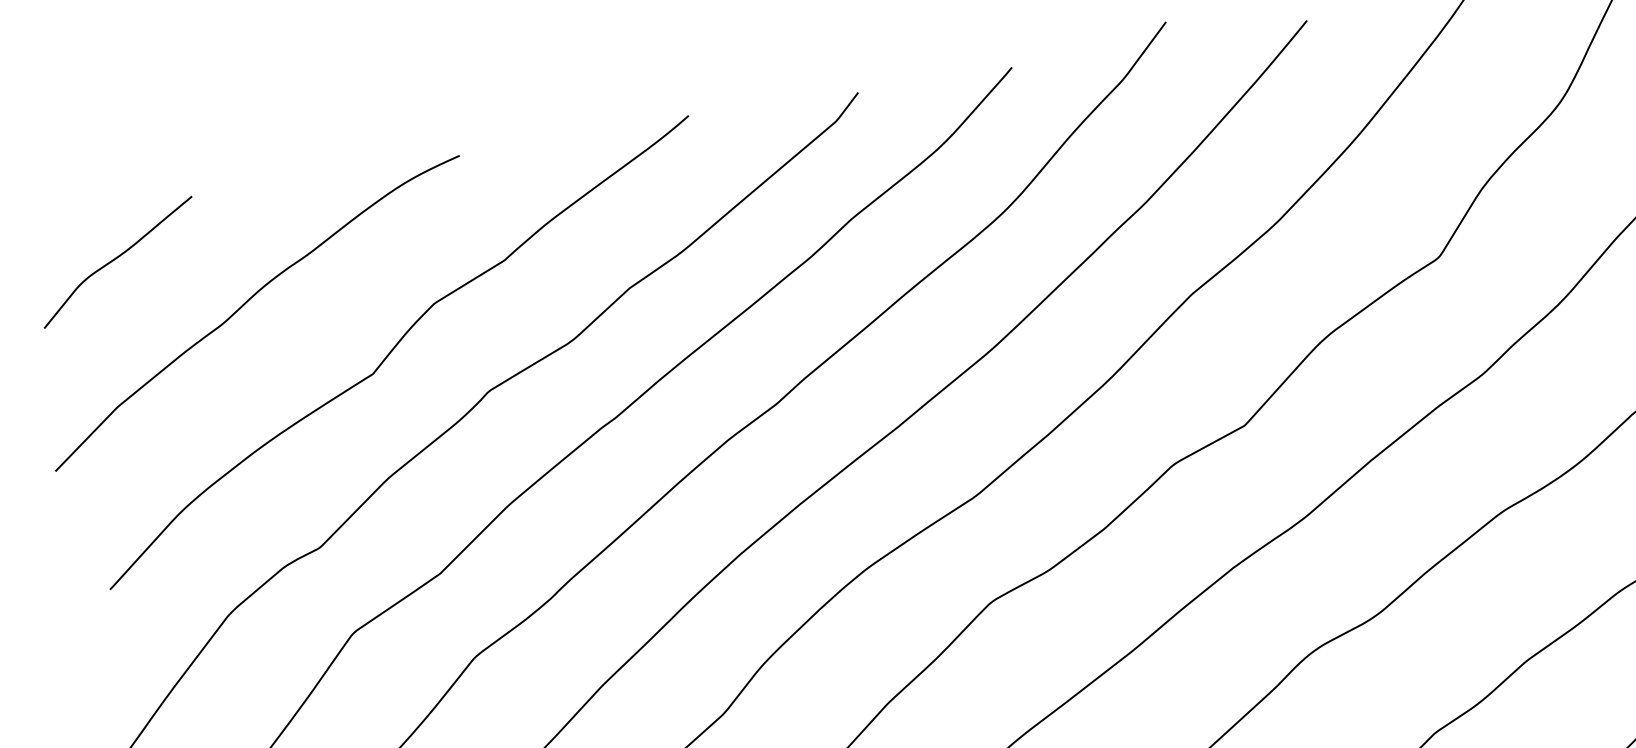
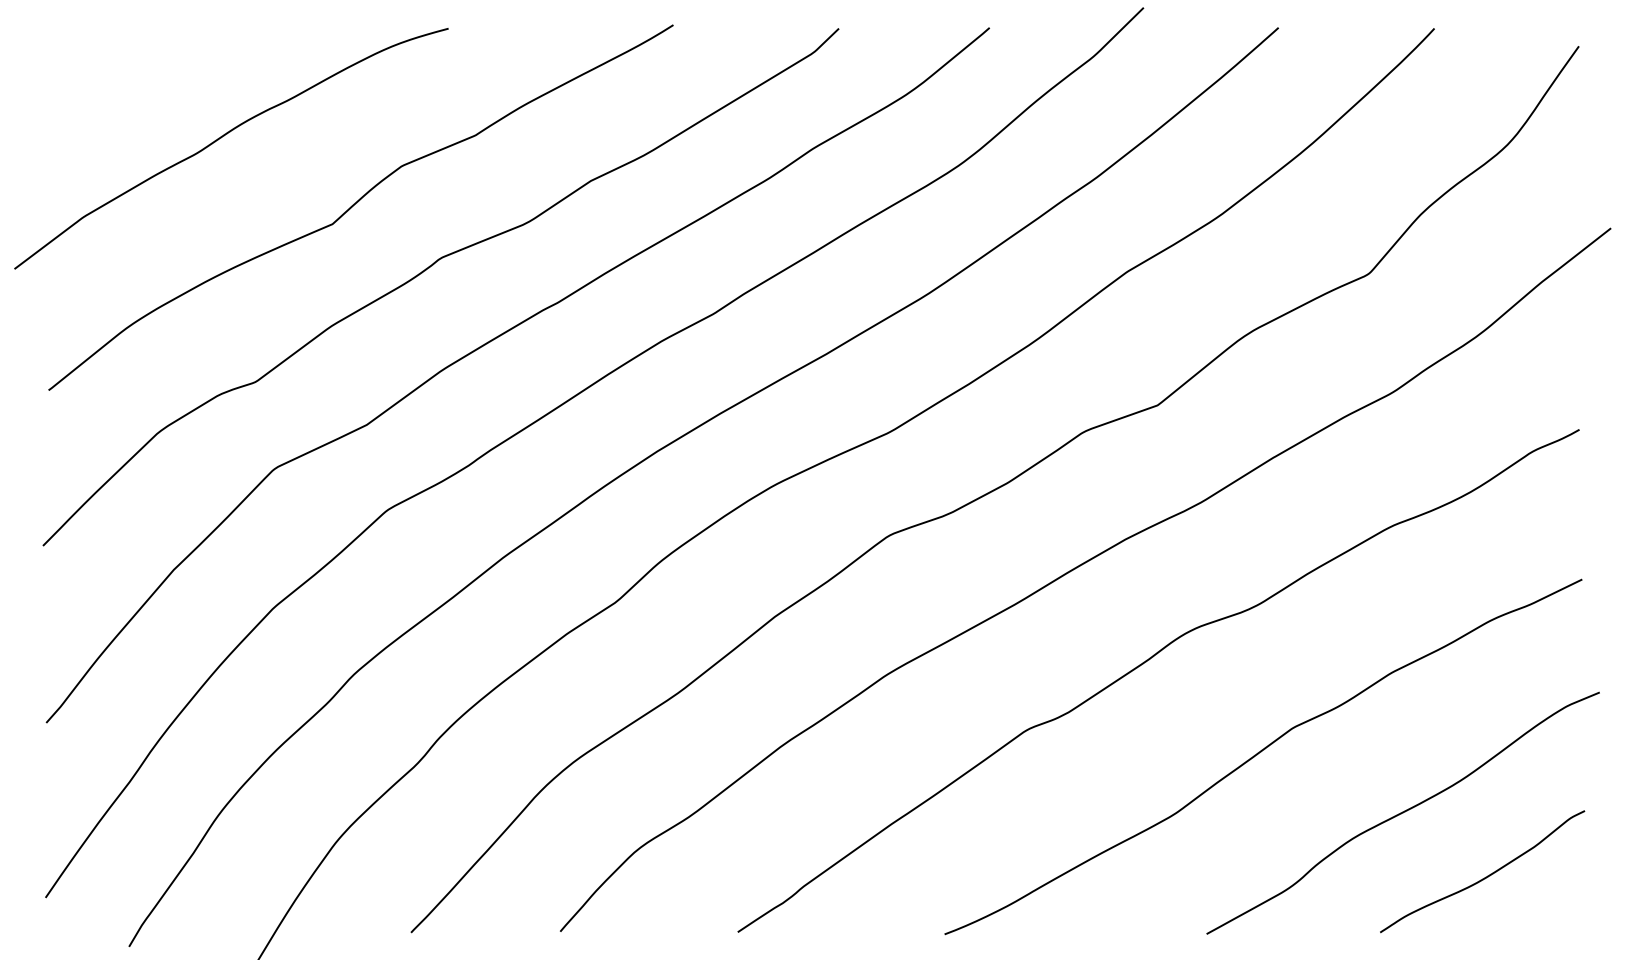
curve: (115, 260) -> (103, 76), removed

